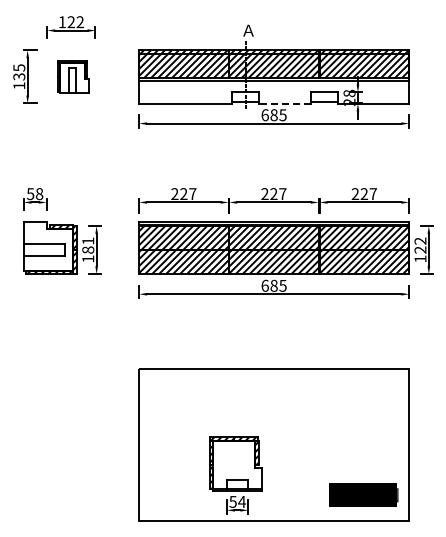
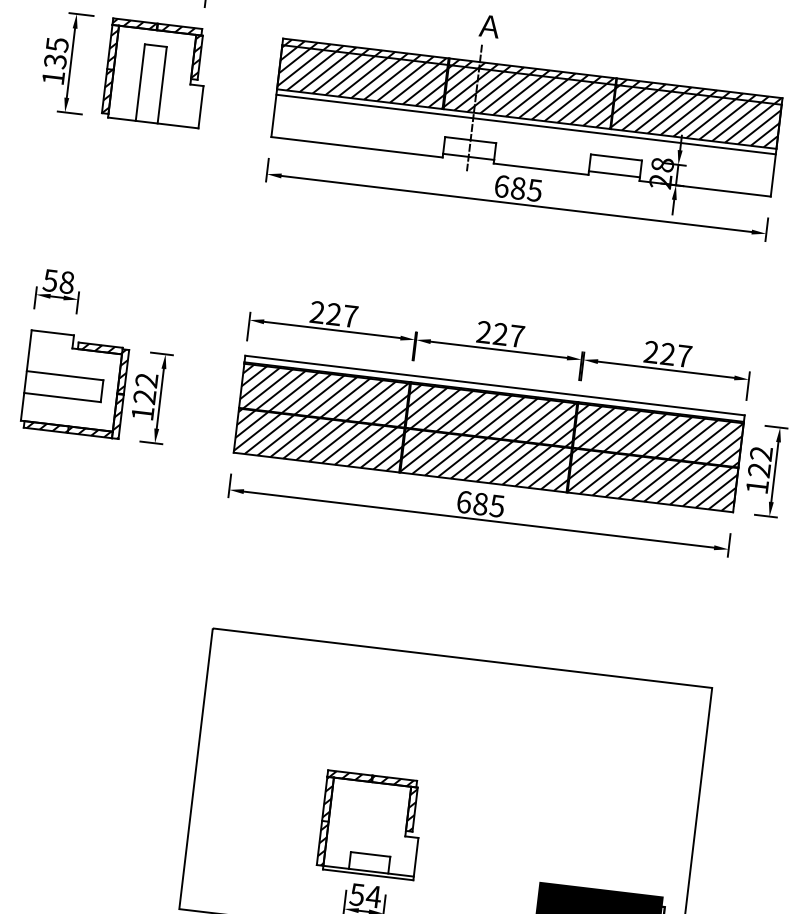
part: (73, 76) -> (155, 72), size x1.67
line: (285, 103) -> (542, 169), dashed -> solid
text: (88, 245) -> (146, 388), 181 -> 122

